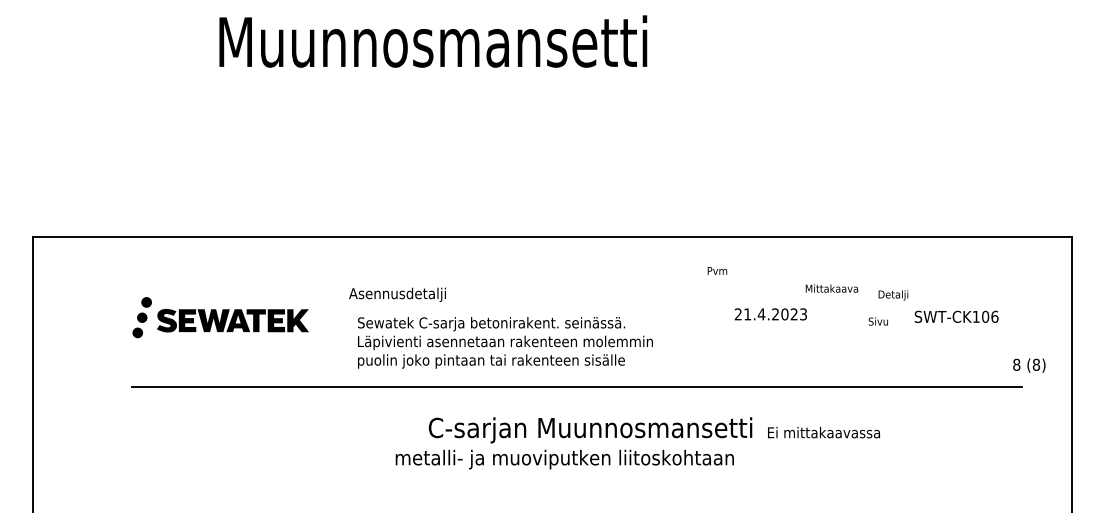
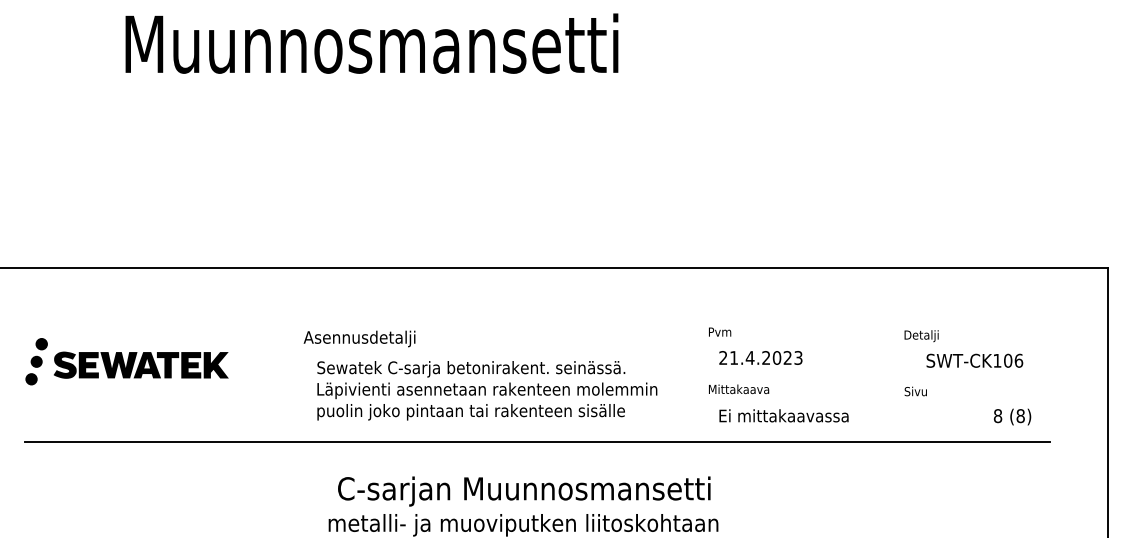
text: (717, 270) -> (720, 331), moved
text: (831, 288) -> (738, 389), moved
text: (397, 294) -> (359, 338), moved
text: (893, 295) -> (921, 336), moved
text: (877, 321) -> (914, 391), moved
text: (505, 342) -> (487, 390), moved
text: (1029, 365) -> (1012, 416), moved
text: (590, 430) -> (524, 491), moved
text: (823, 432) -> (783, 415), moved

